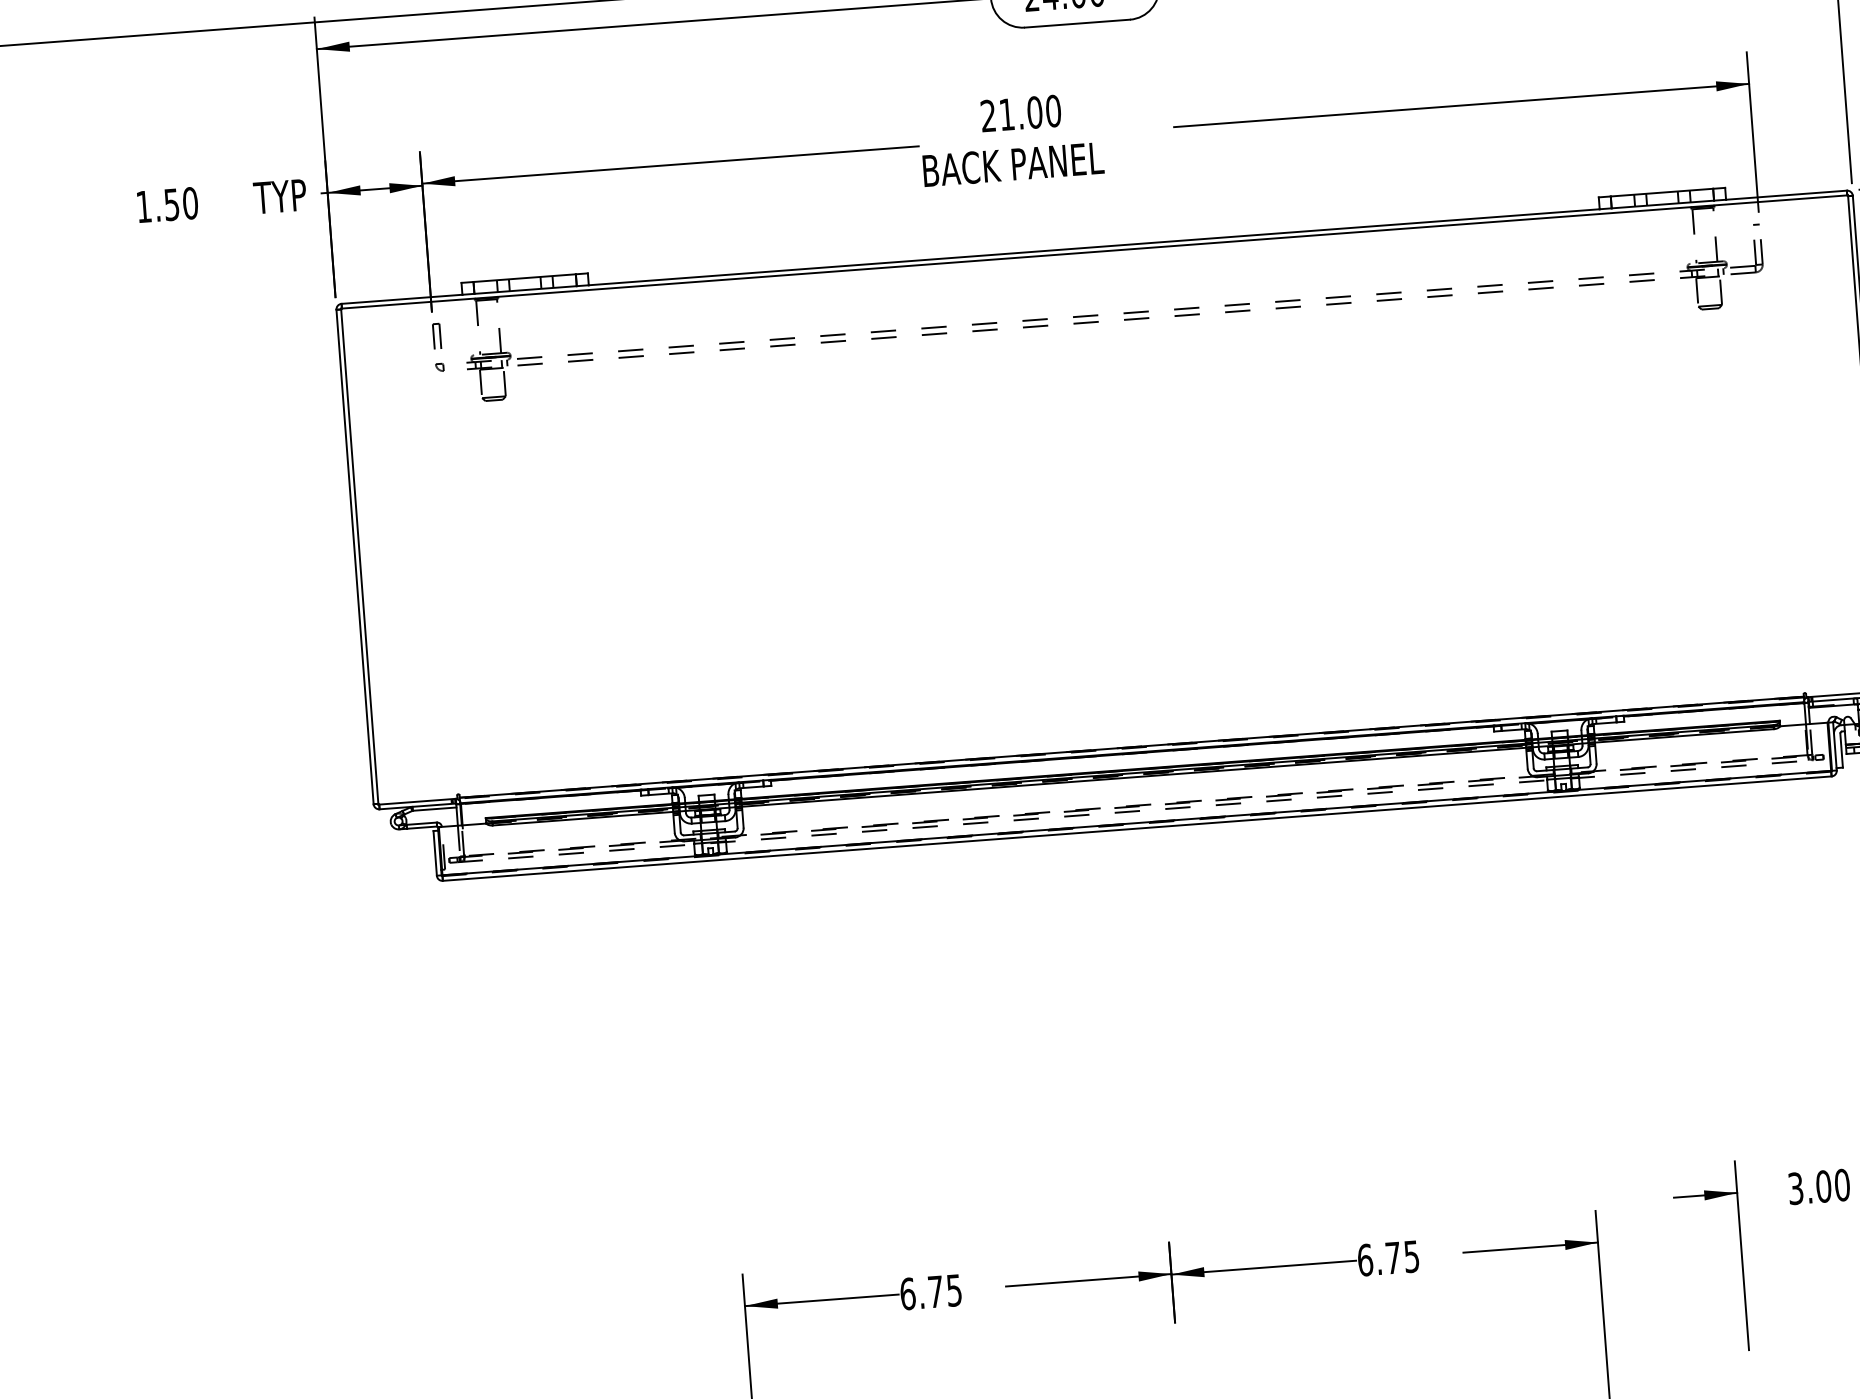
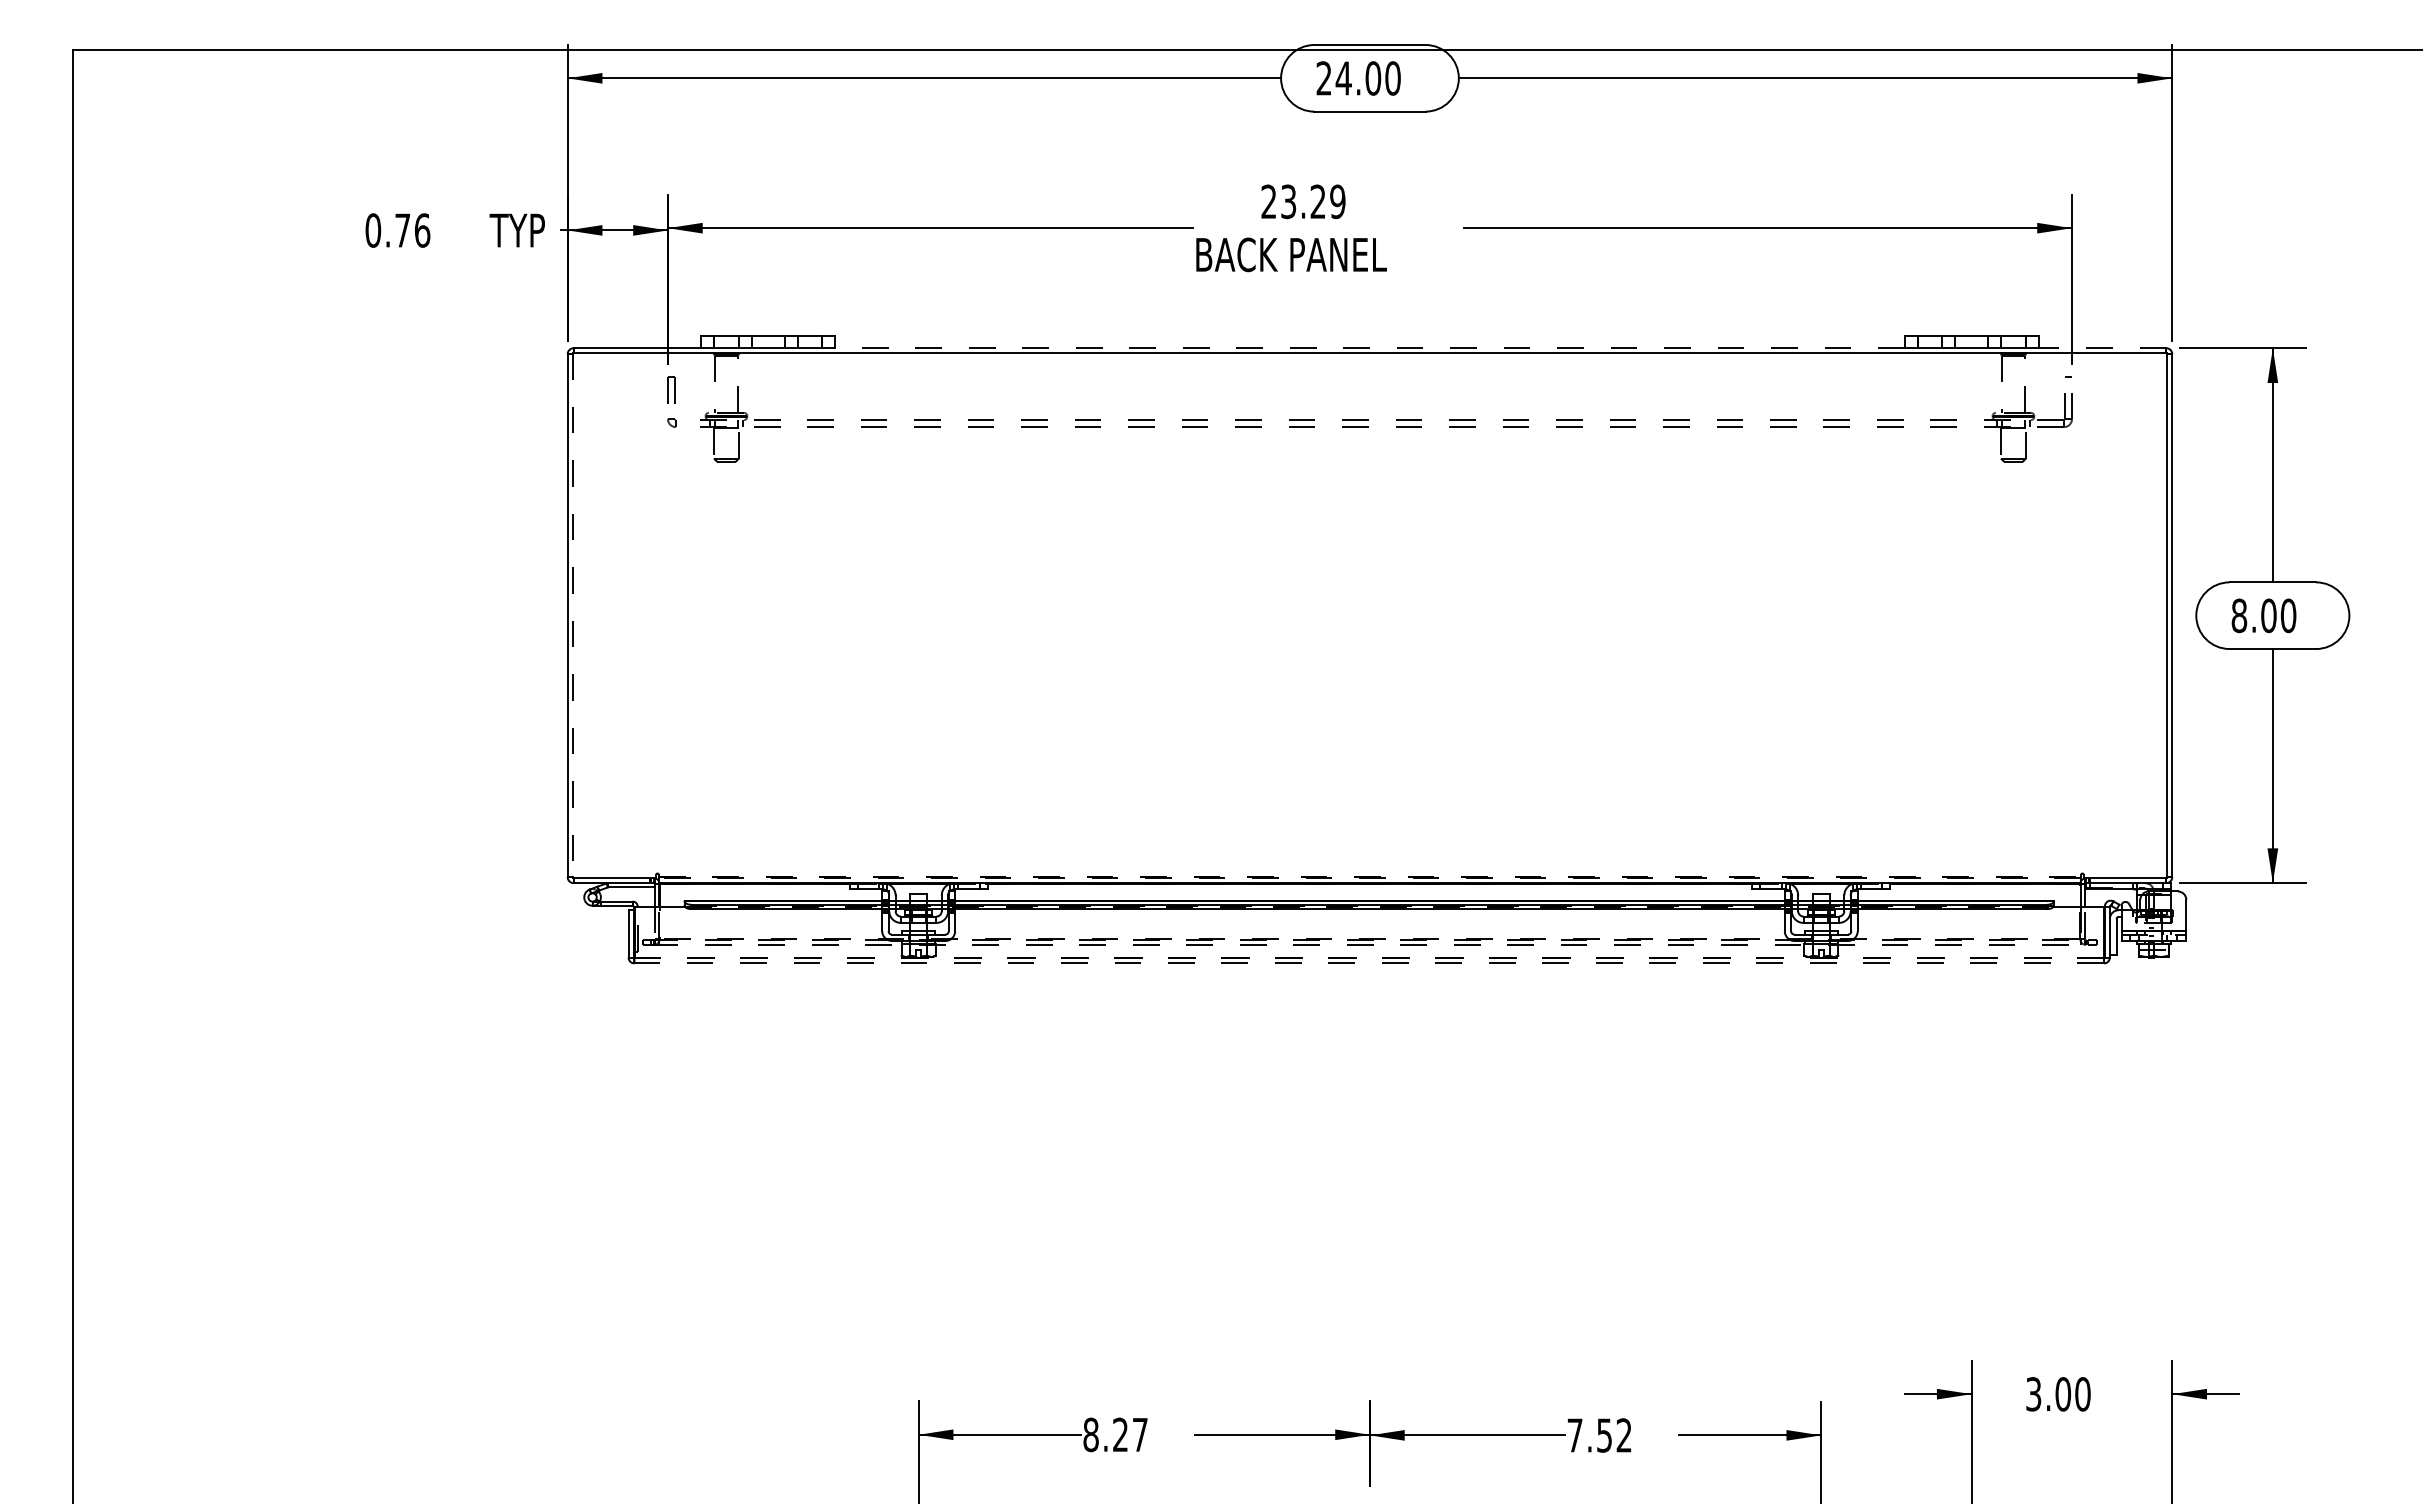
text: (1030, 112) -> (1313, 201), 21.00 -> 23.29
line: (1786, 195) -> (2102, 348), solid -> dashed
text: (166, 205) -> (397, 230), 1.50 -> 0.76
line: (1093, 247) -> (1369, 348), solid -> dashed
line: (359, 557) -> (572, 616), solid -> dashed
line: (1132, 747) -> (1370, 877), solid -> dashed
line: (1137, 823) -> (1369, 957), solid -> dashed
line: (1137, 828) -> (1369, 963), solid -> dashed
text: (1388, 1258) -> (1599, 1435), 6.75 -> 7.52
text: (930, 1291) -> (1115, 1434), 6.75 -> 8.27

